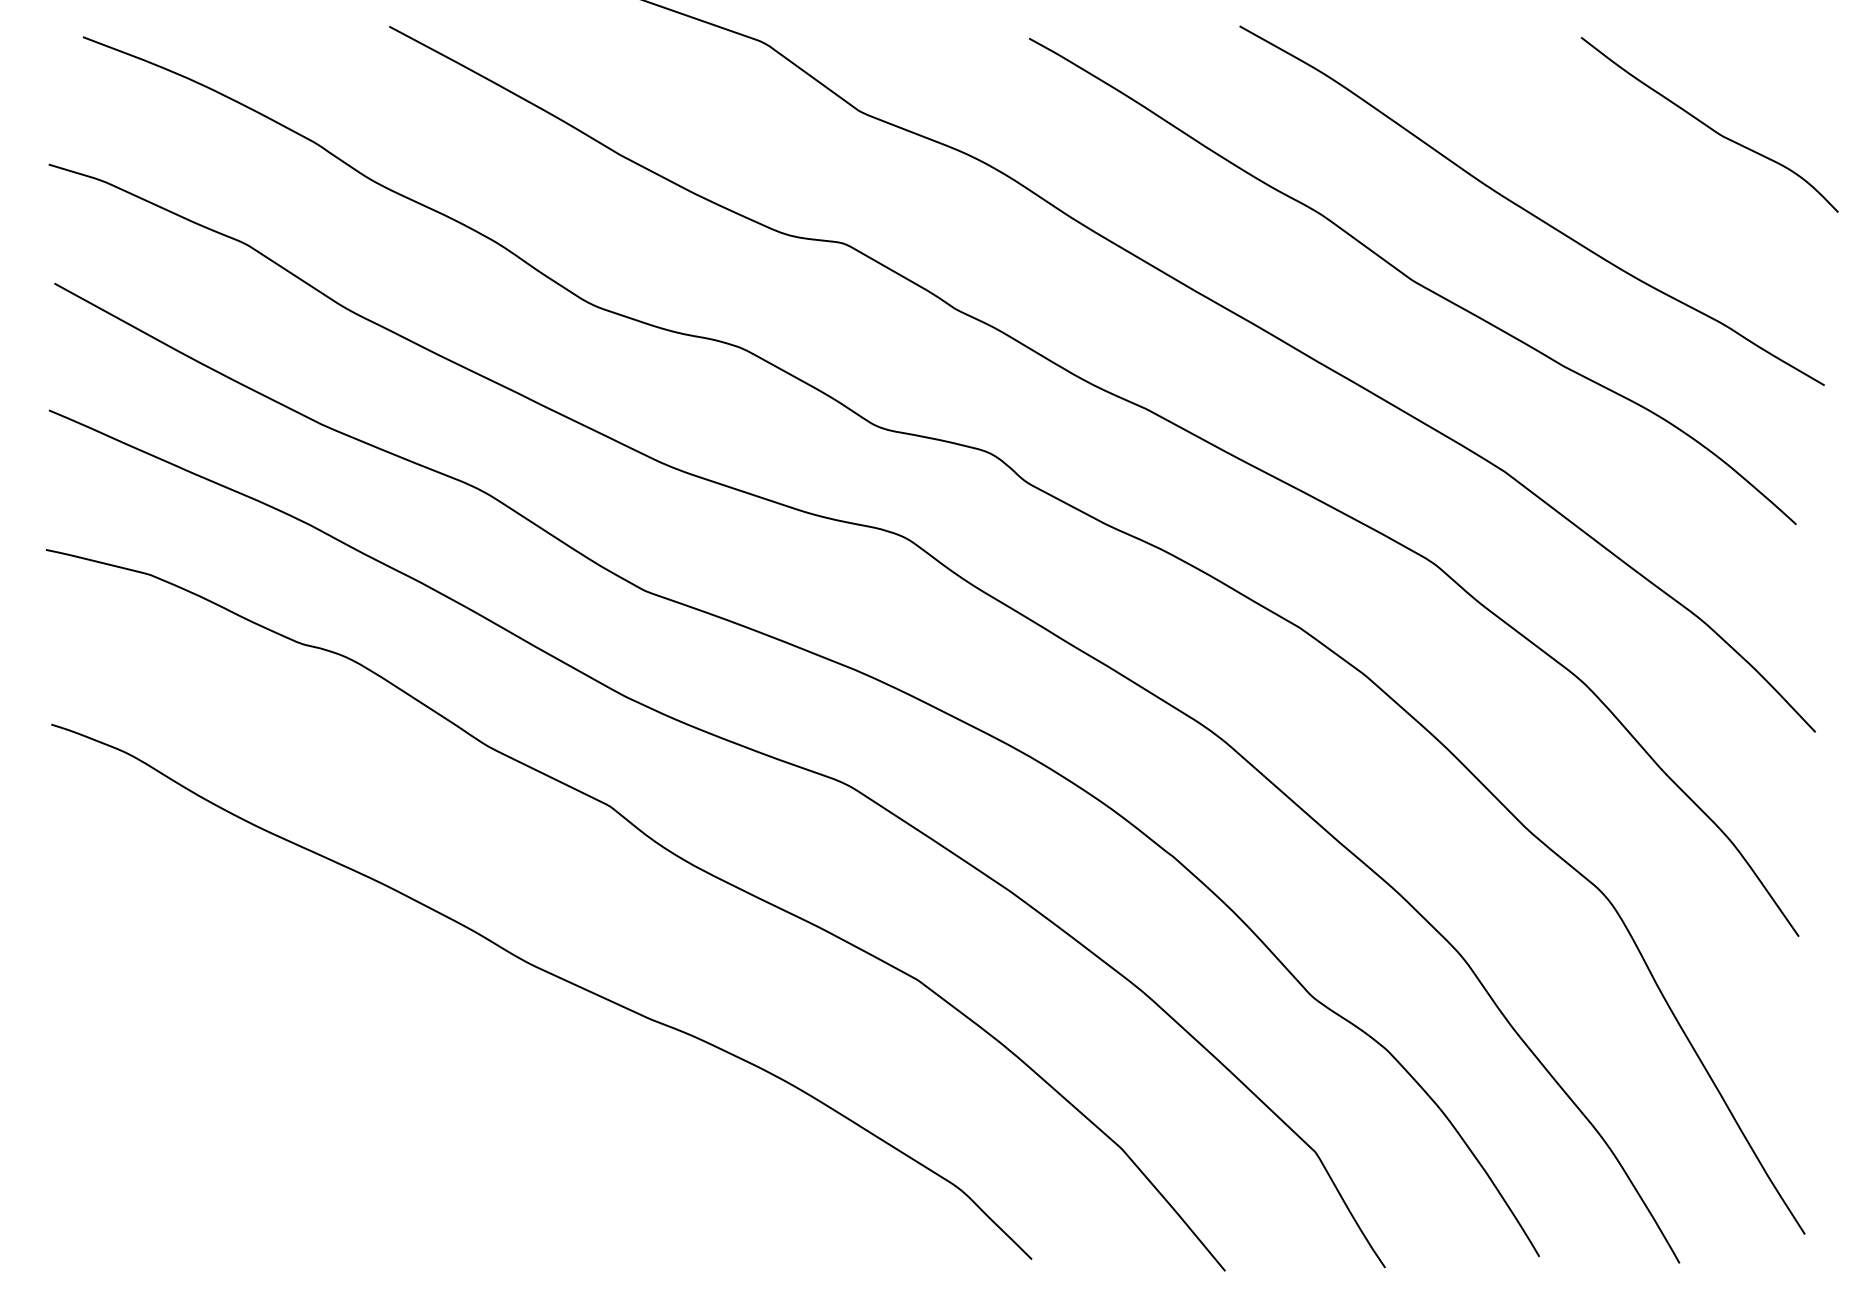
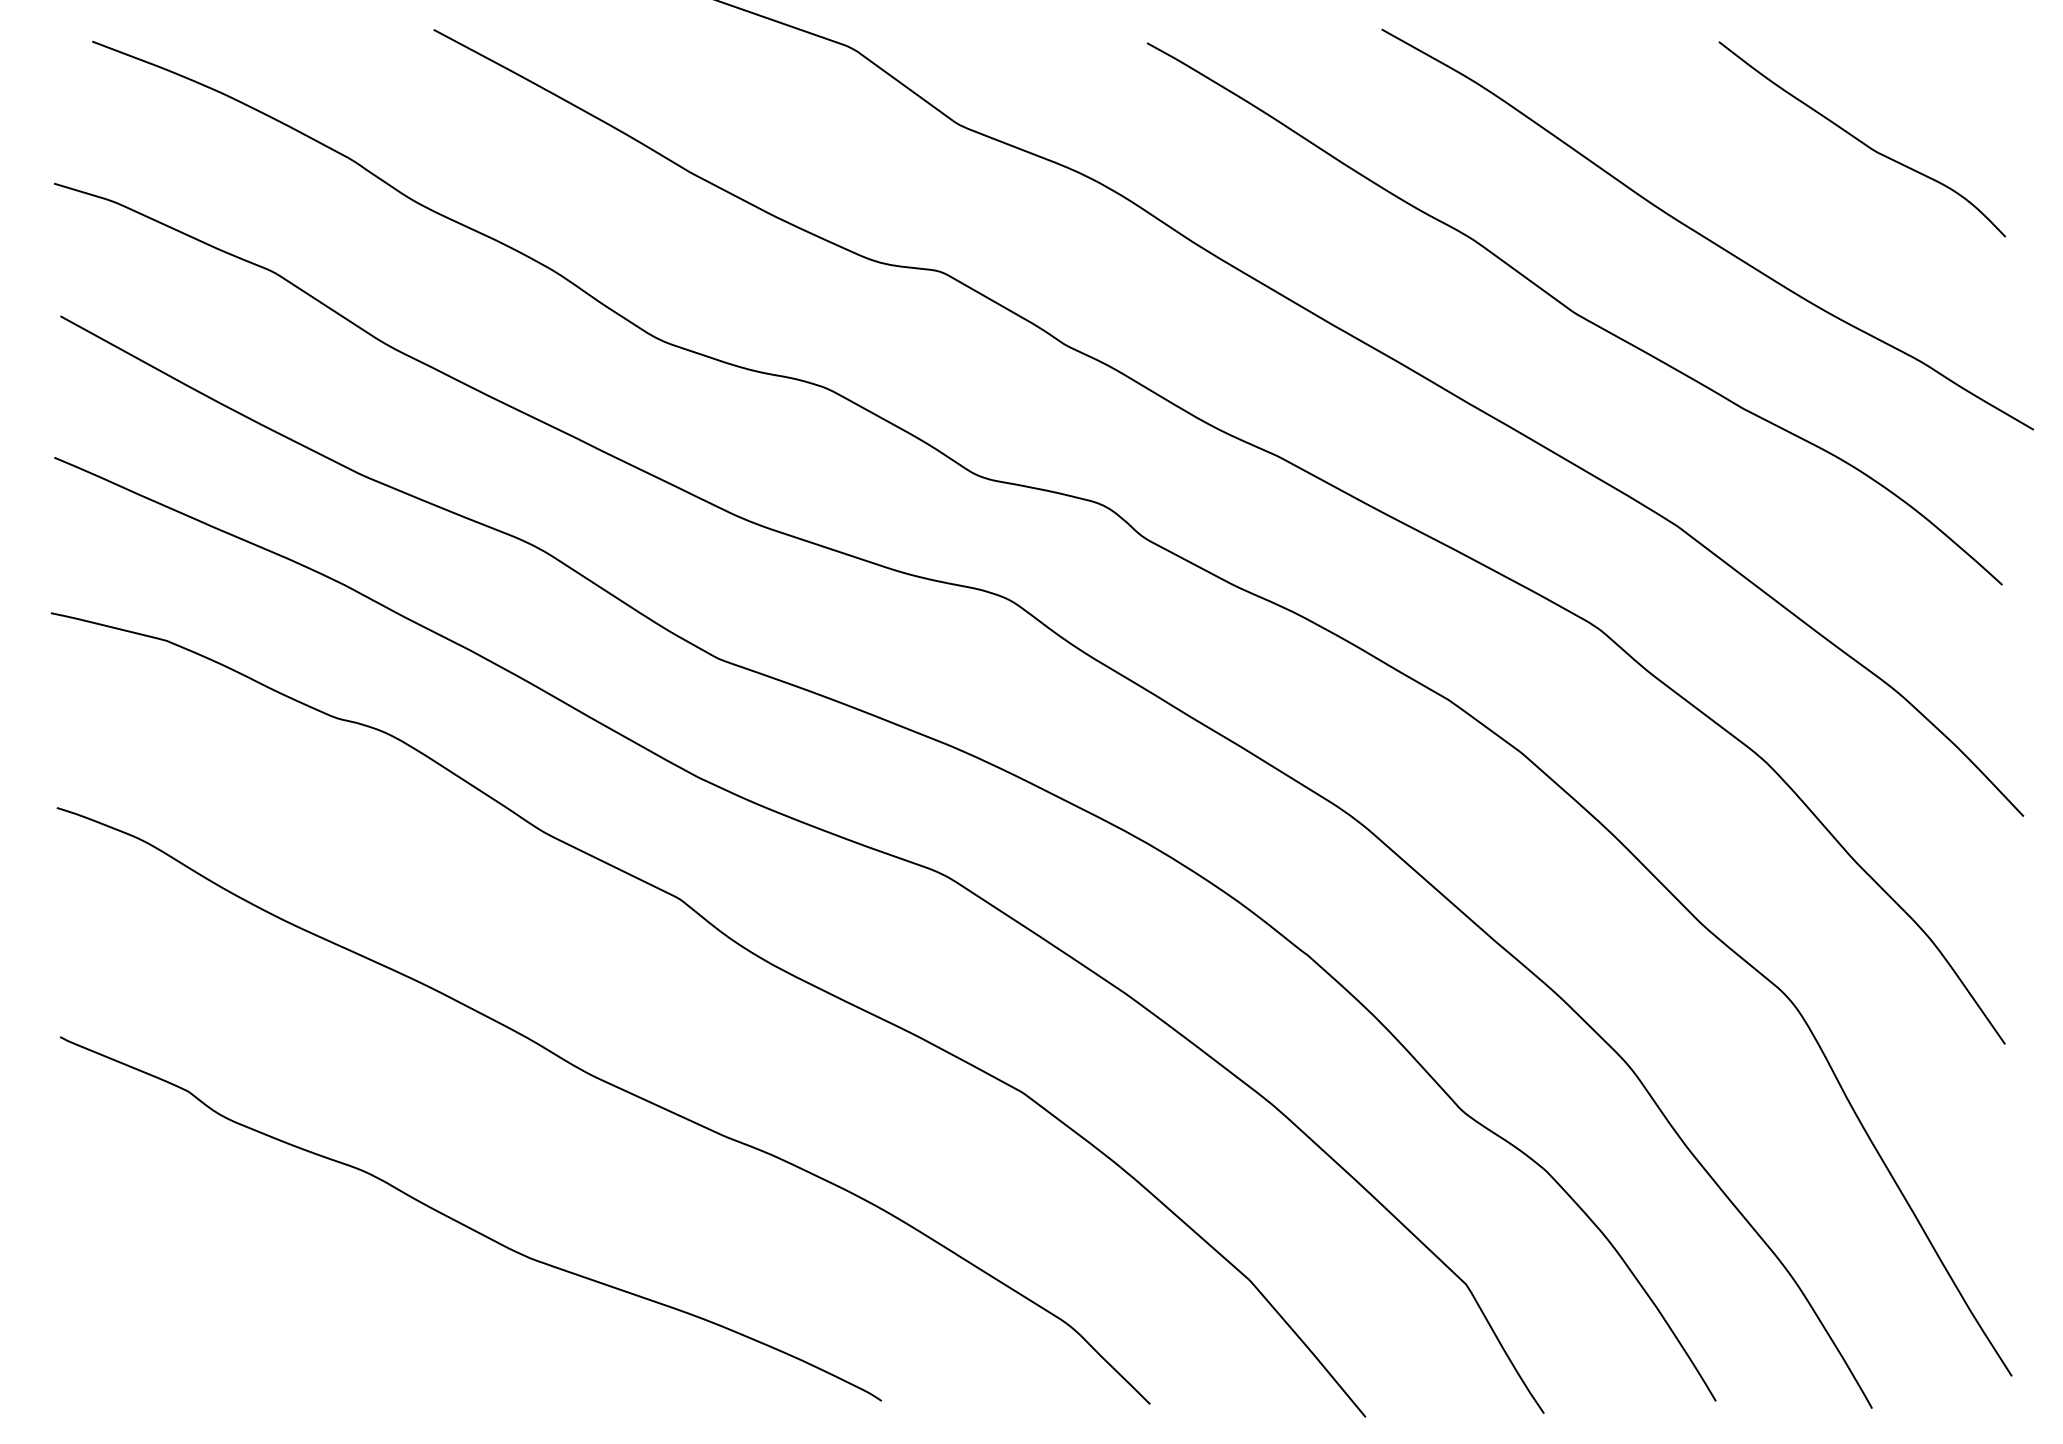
curve: (1708, 125) -> (1860, 140), moved
curve: (420, 1099) -> (468, 1225), added

